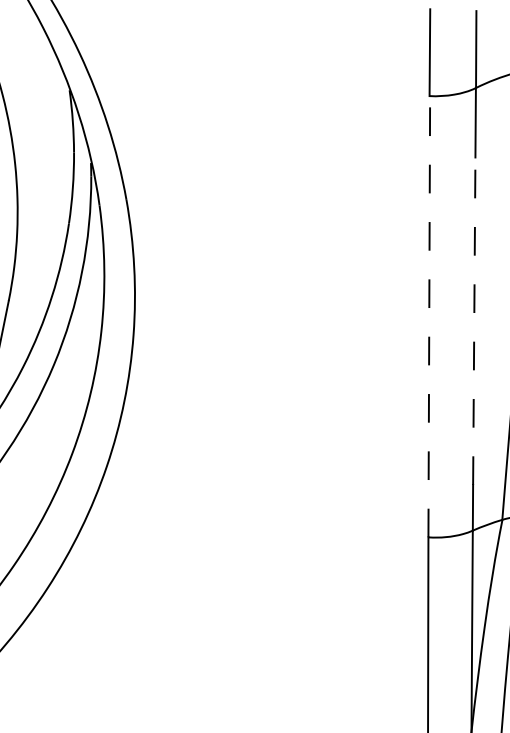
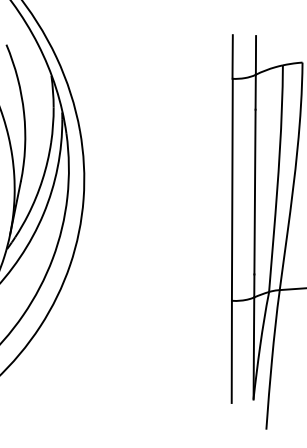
line: (429, 316) -> (232, 189), dashed -> solid
line: (473, 320) -> (254, 191), dashed -> solid

